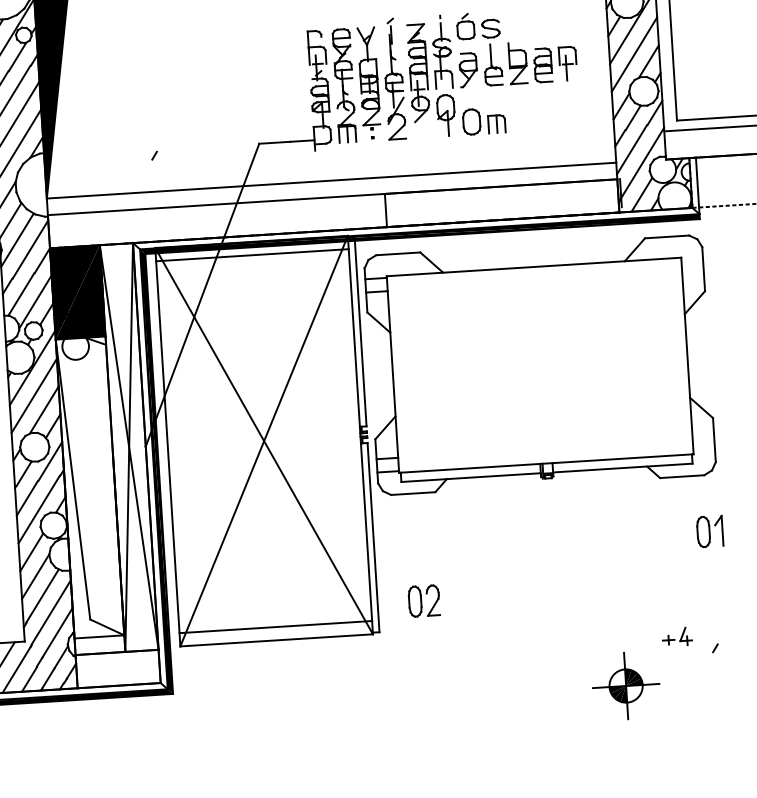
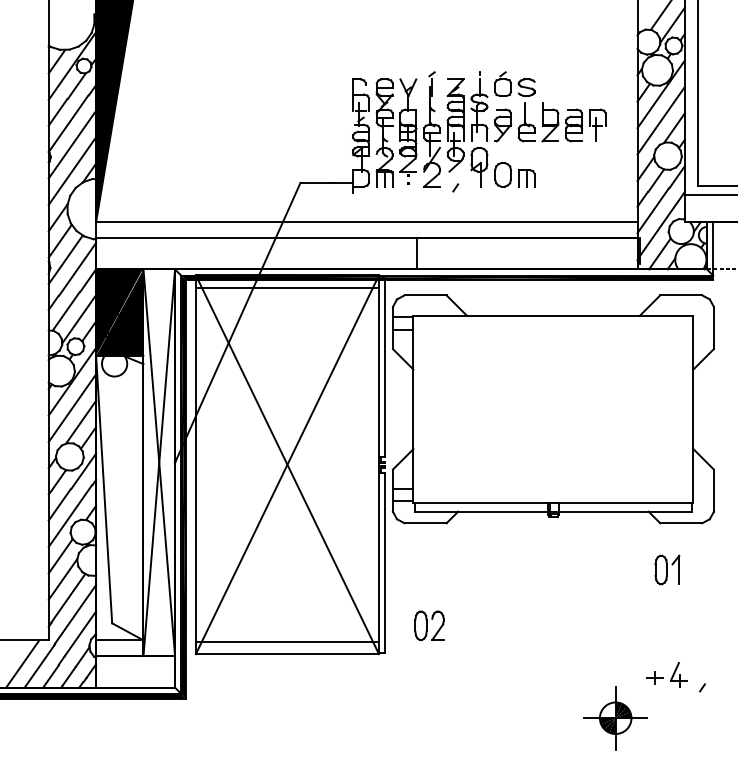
line: (154, 155) -> (455, 187), moved
part: (710, 531) -> (667, 569), moved
part: (676, 636) -> (666, 674), size x1.43

